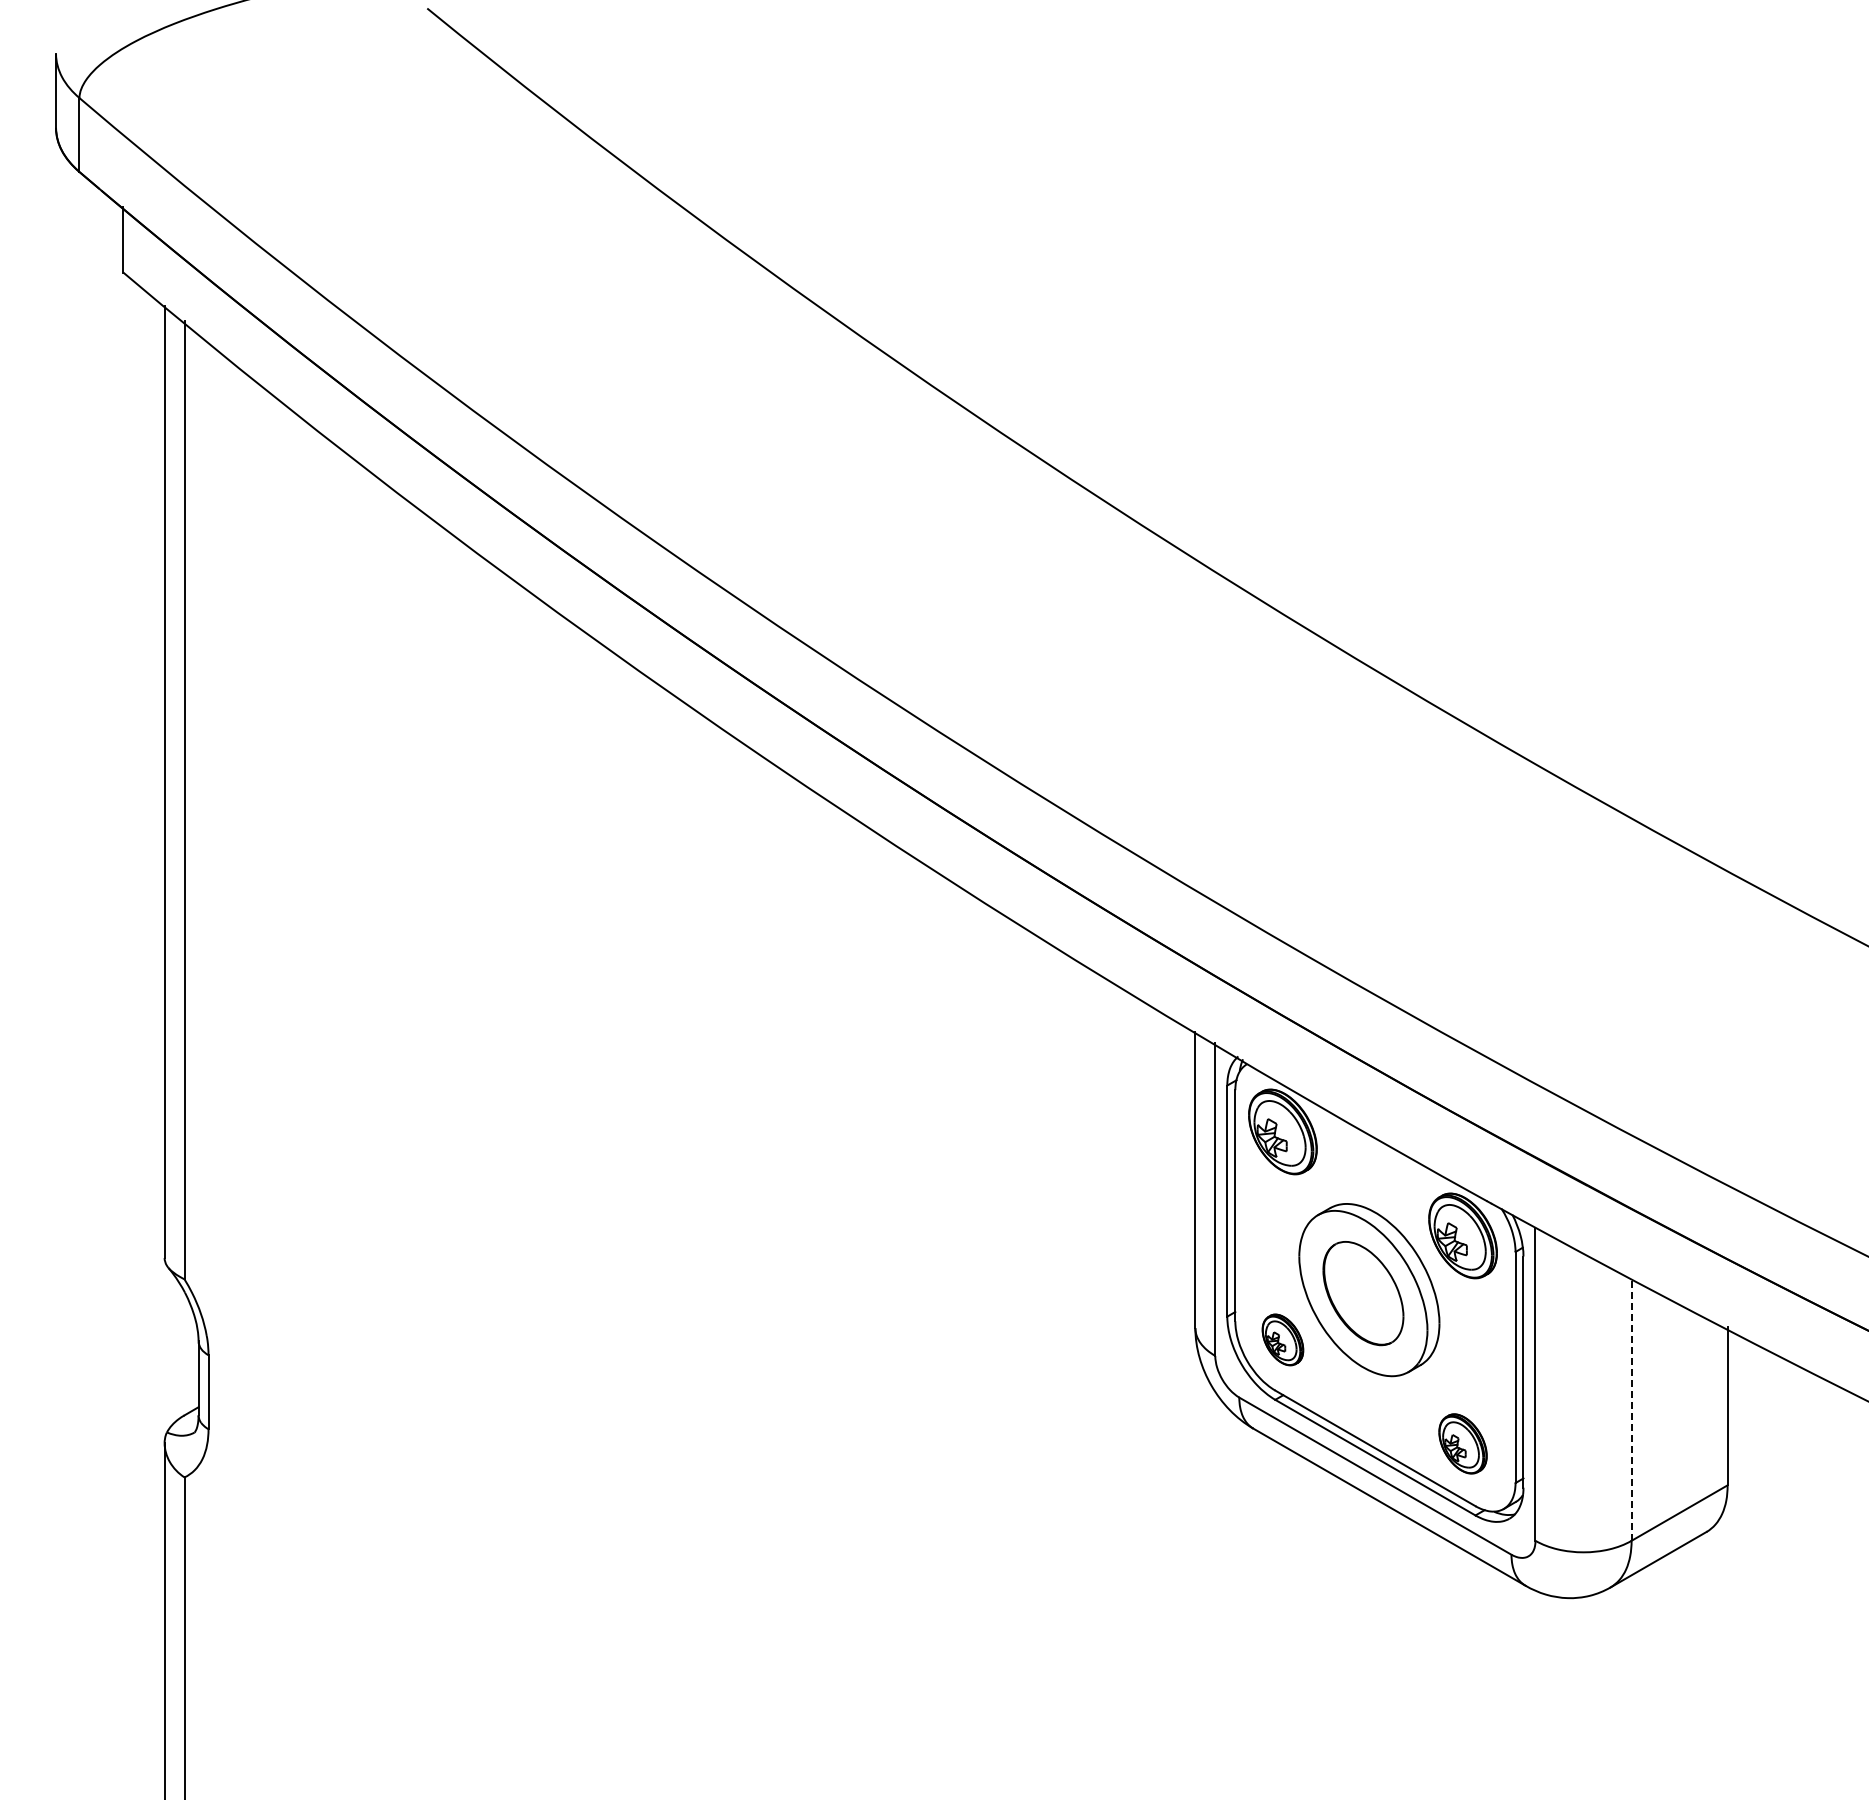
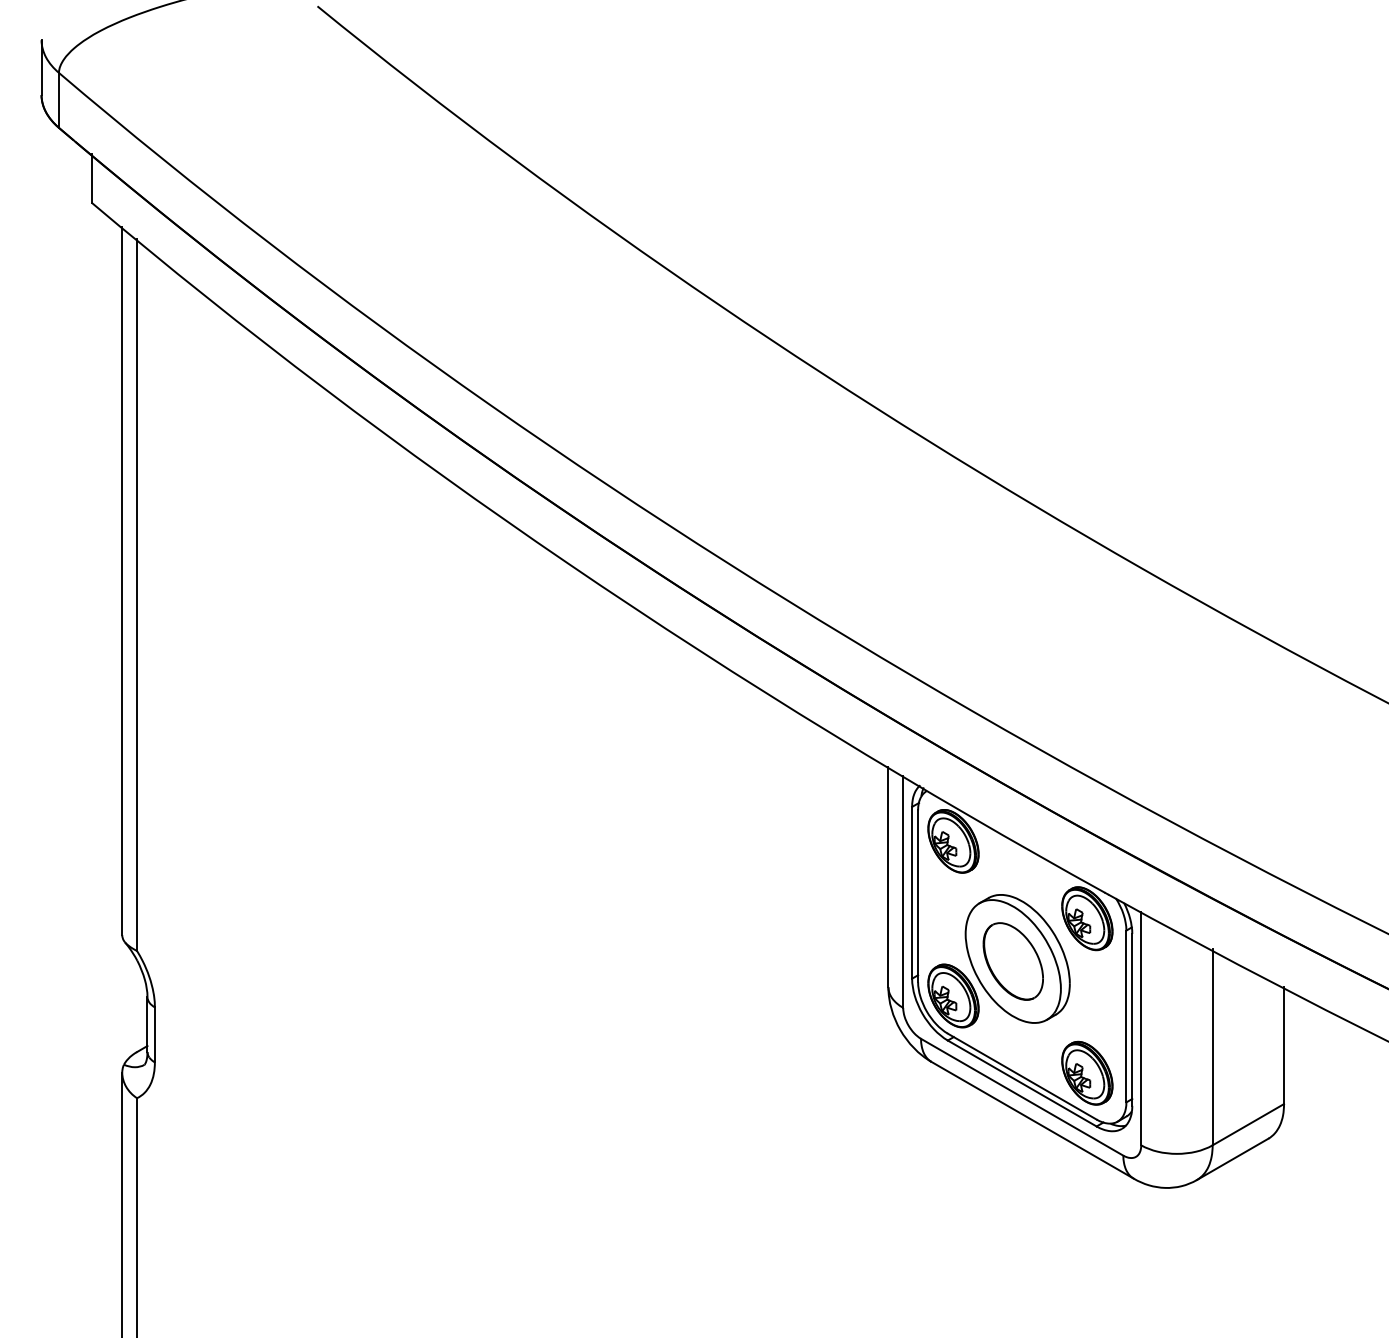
part: (1282, 1339) -> (953, 995), size x1.67
line: (1631, 1409) -> (1212, 1047), dashed -> solid
part: (1462, 1443) -> (1086, 1072), size x1.43

